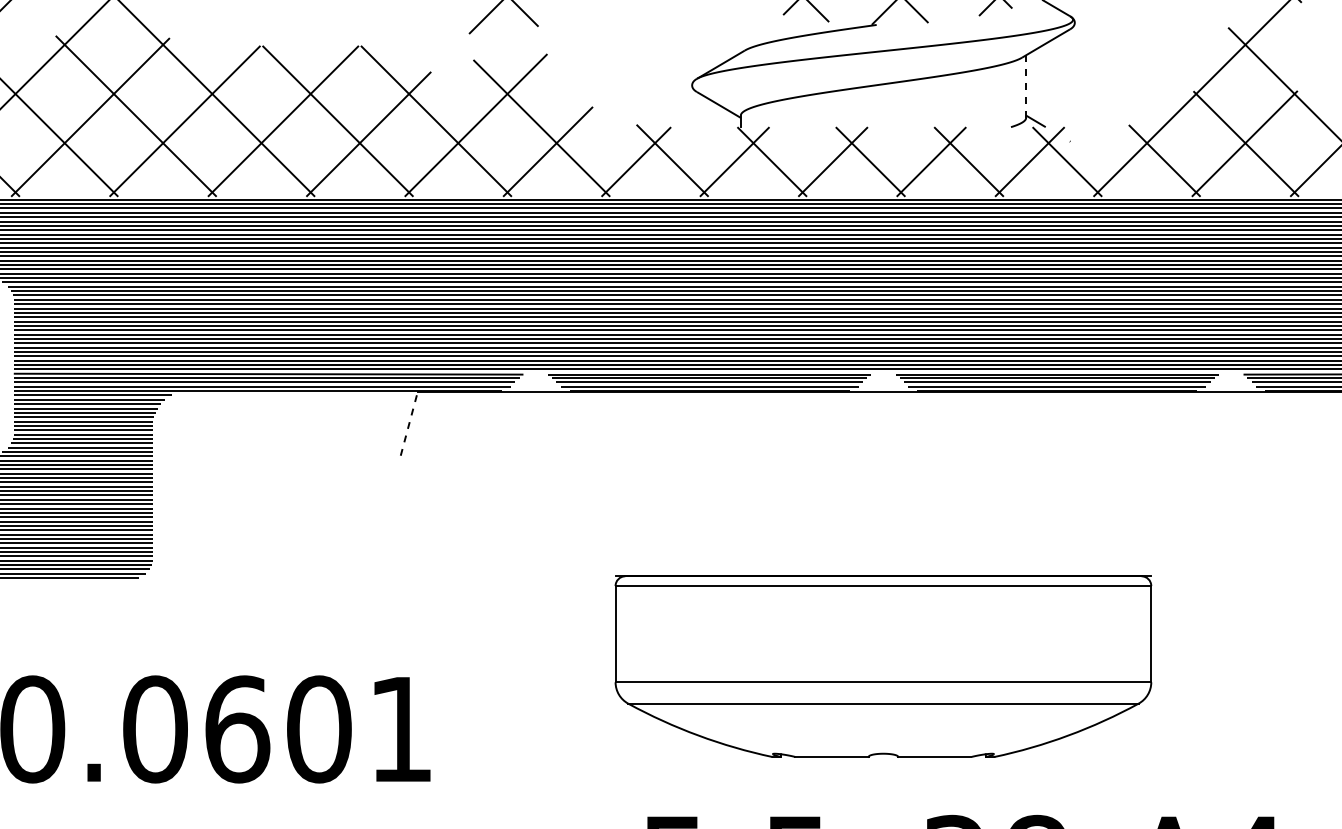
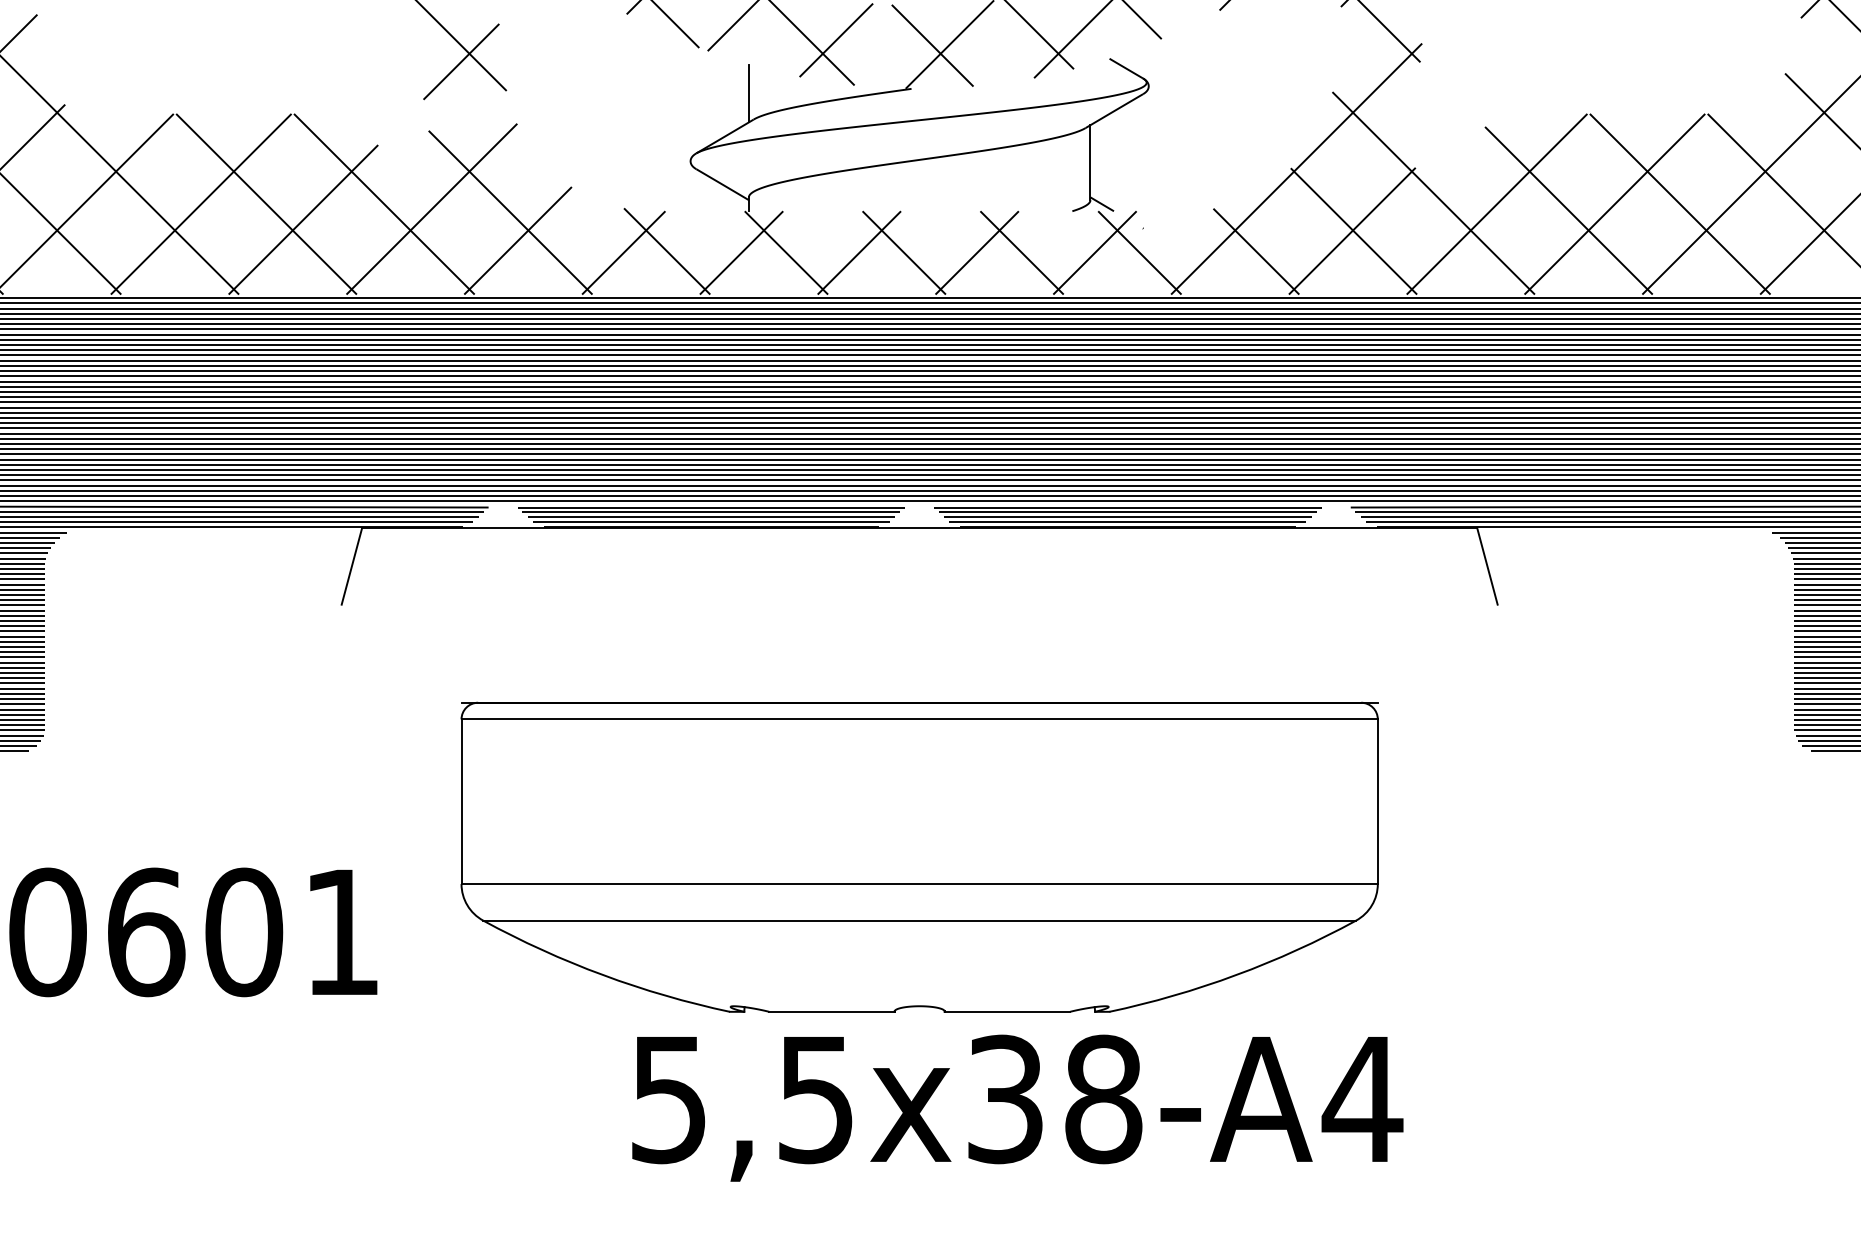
line: (740, 28) -> (748, 93), added
line: (1026, 87) -> (1090, 163), dashed -> solid
line: (408, 423) -> (351, 566), dashed -> solid
part: (883, 666) -> (919, 856), size x1.43

